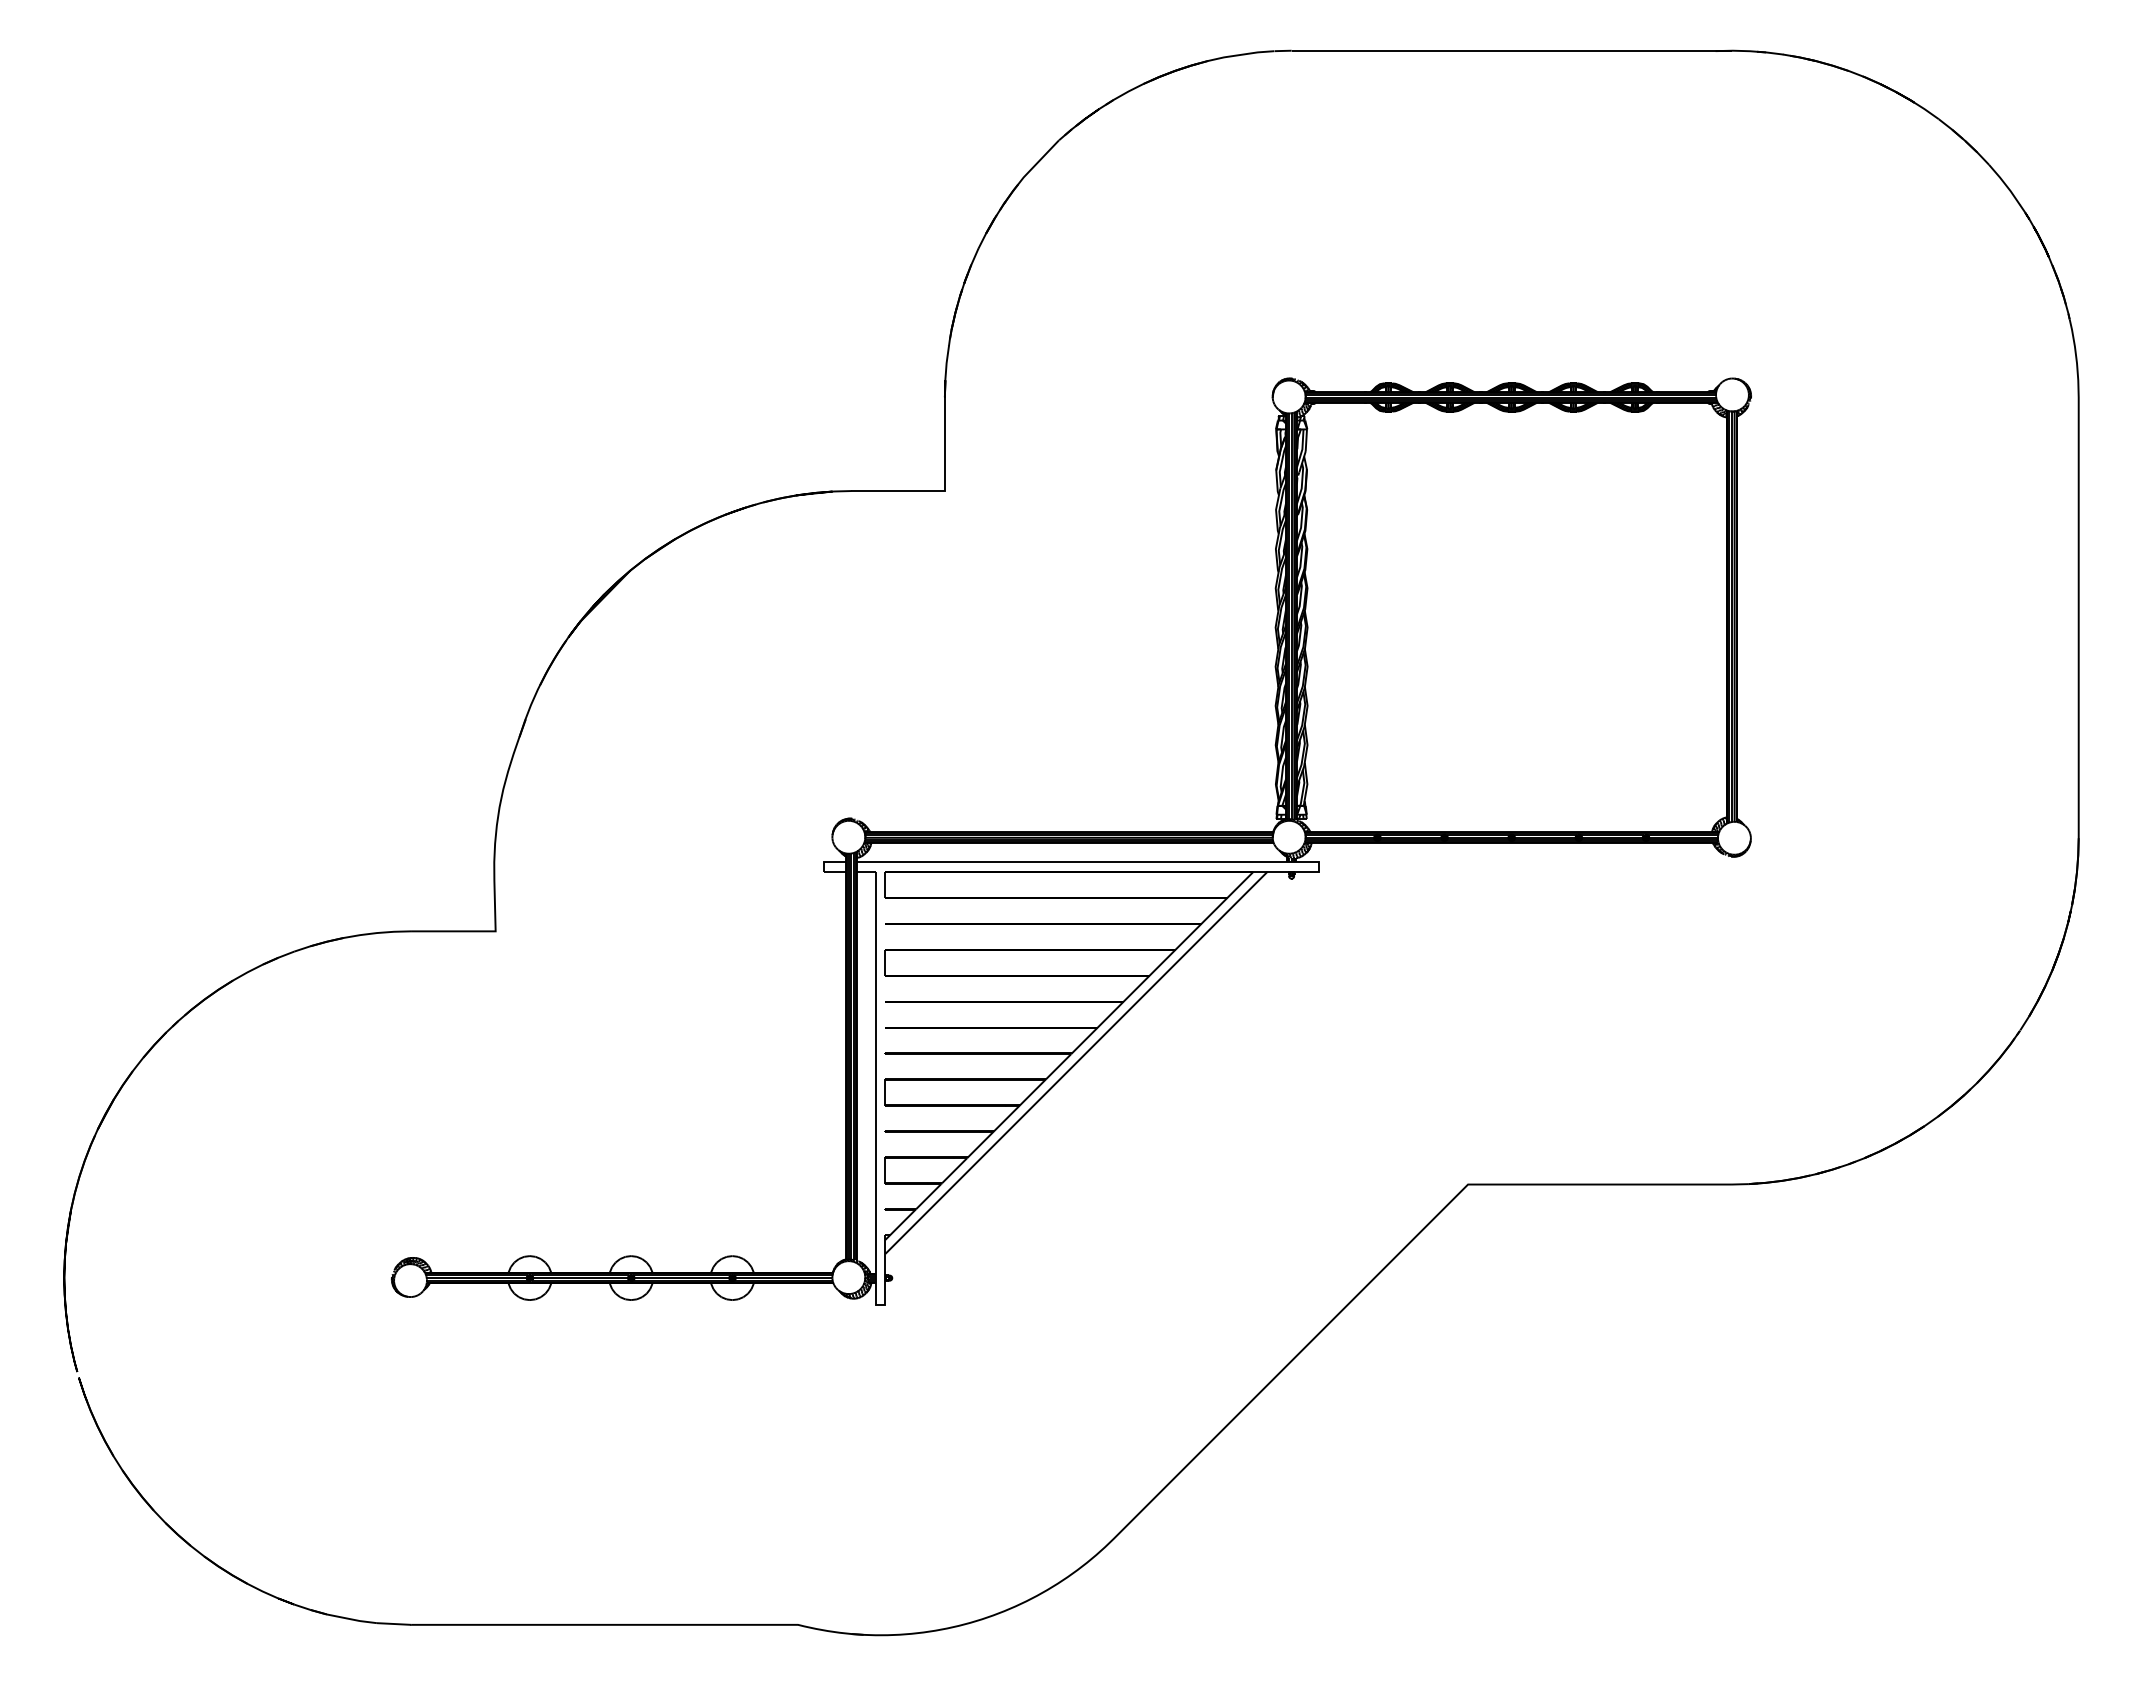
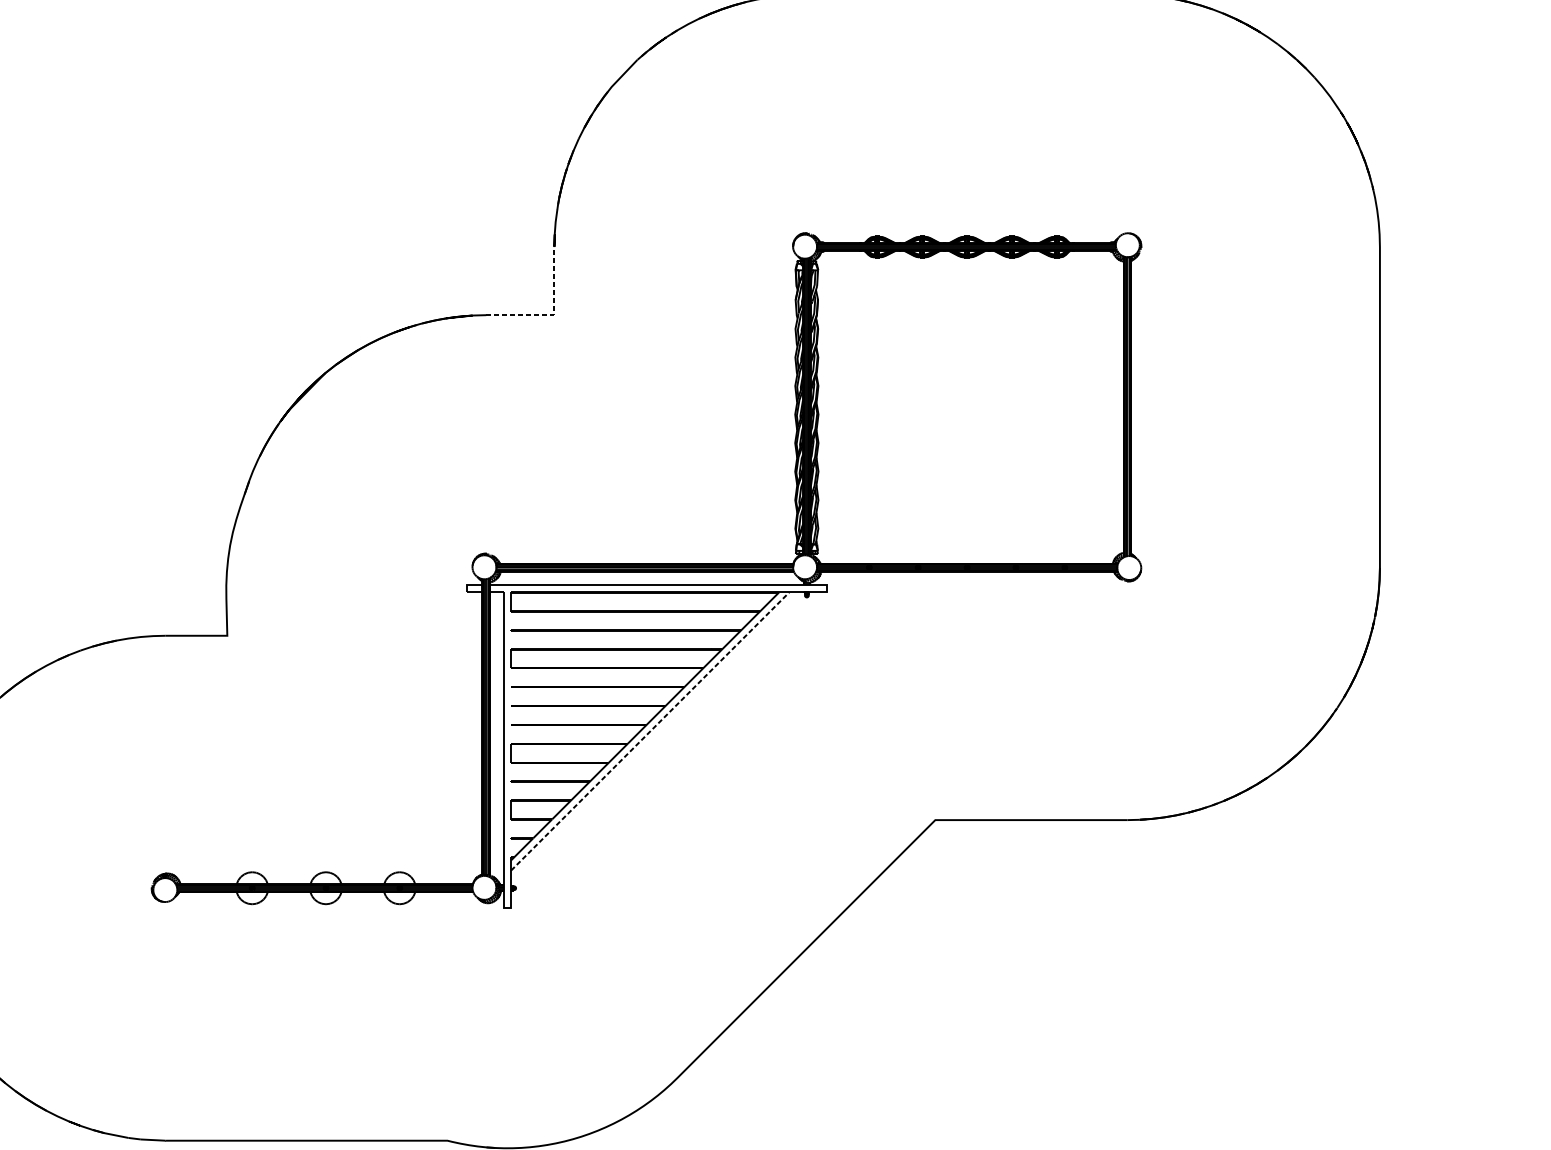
line: (944, 490) -> (554, 314), solid -> dashed
line: (1076, 1062) -> (650, 731), solid -> dashed

